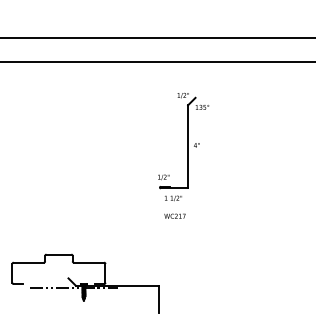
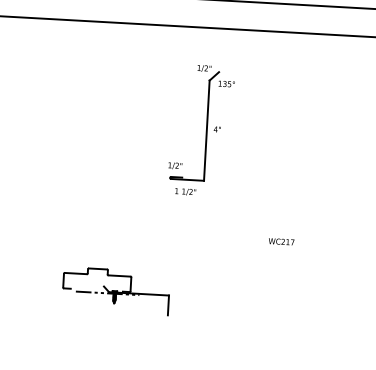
part: (183, 146) -> (201, 129), moved
text: (174, 215) -> (280, 240), moved
part: (85, 283) -> (116, 290), size x0.6

